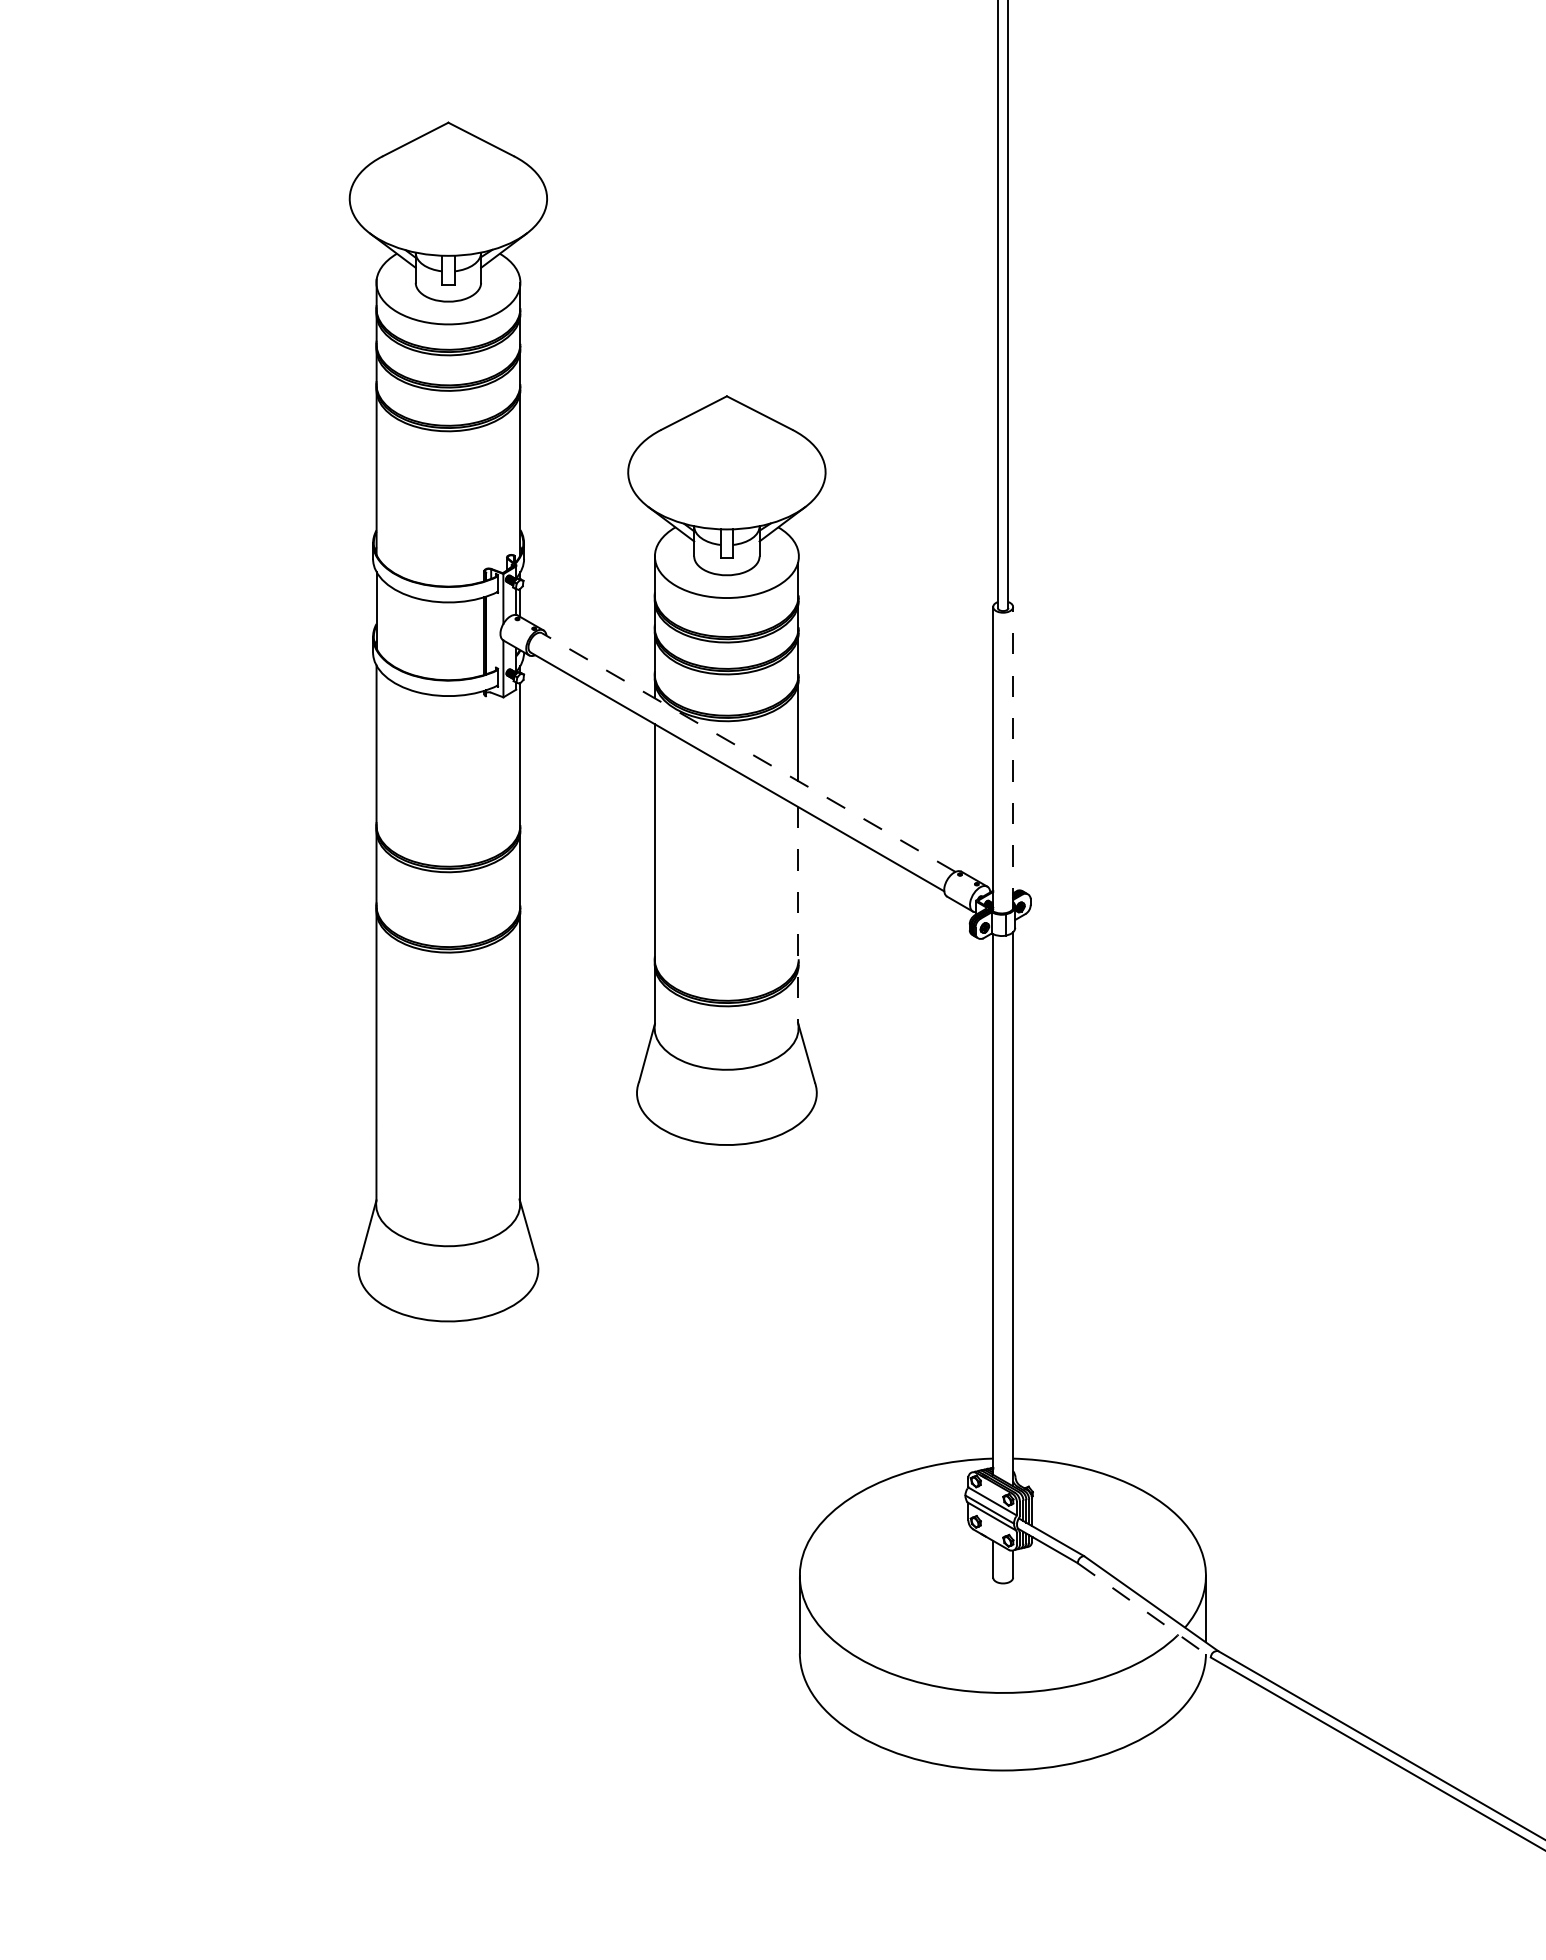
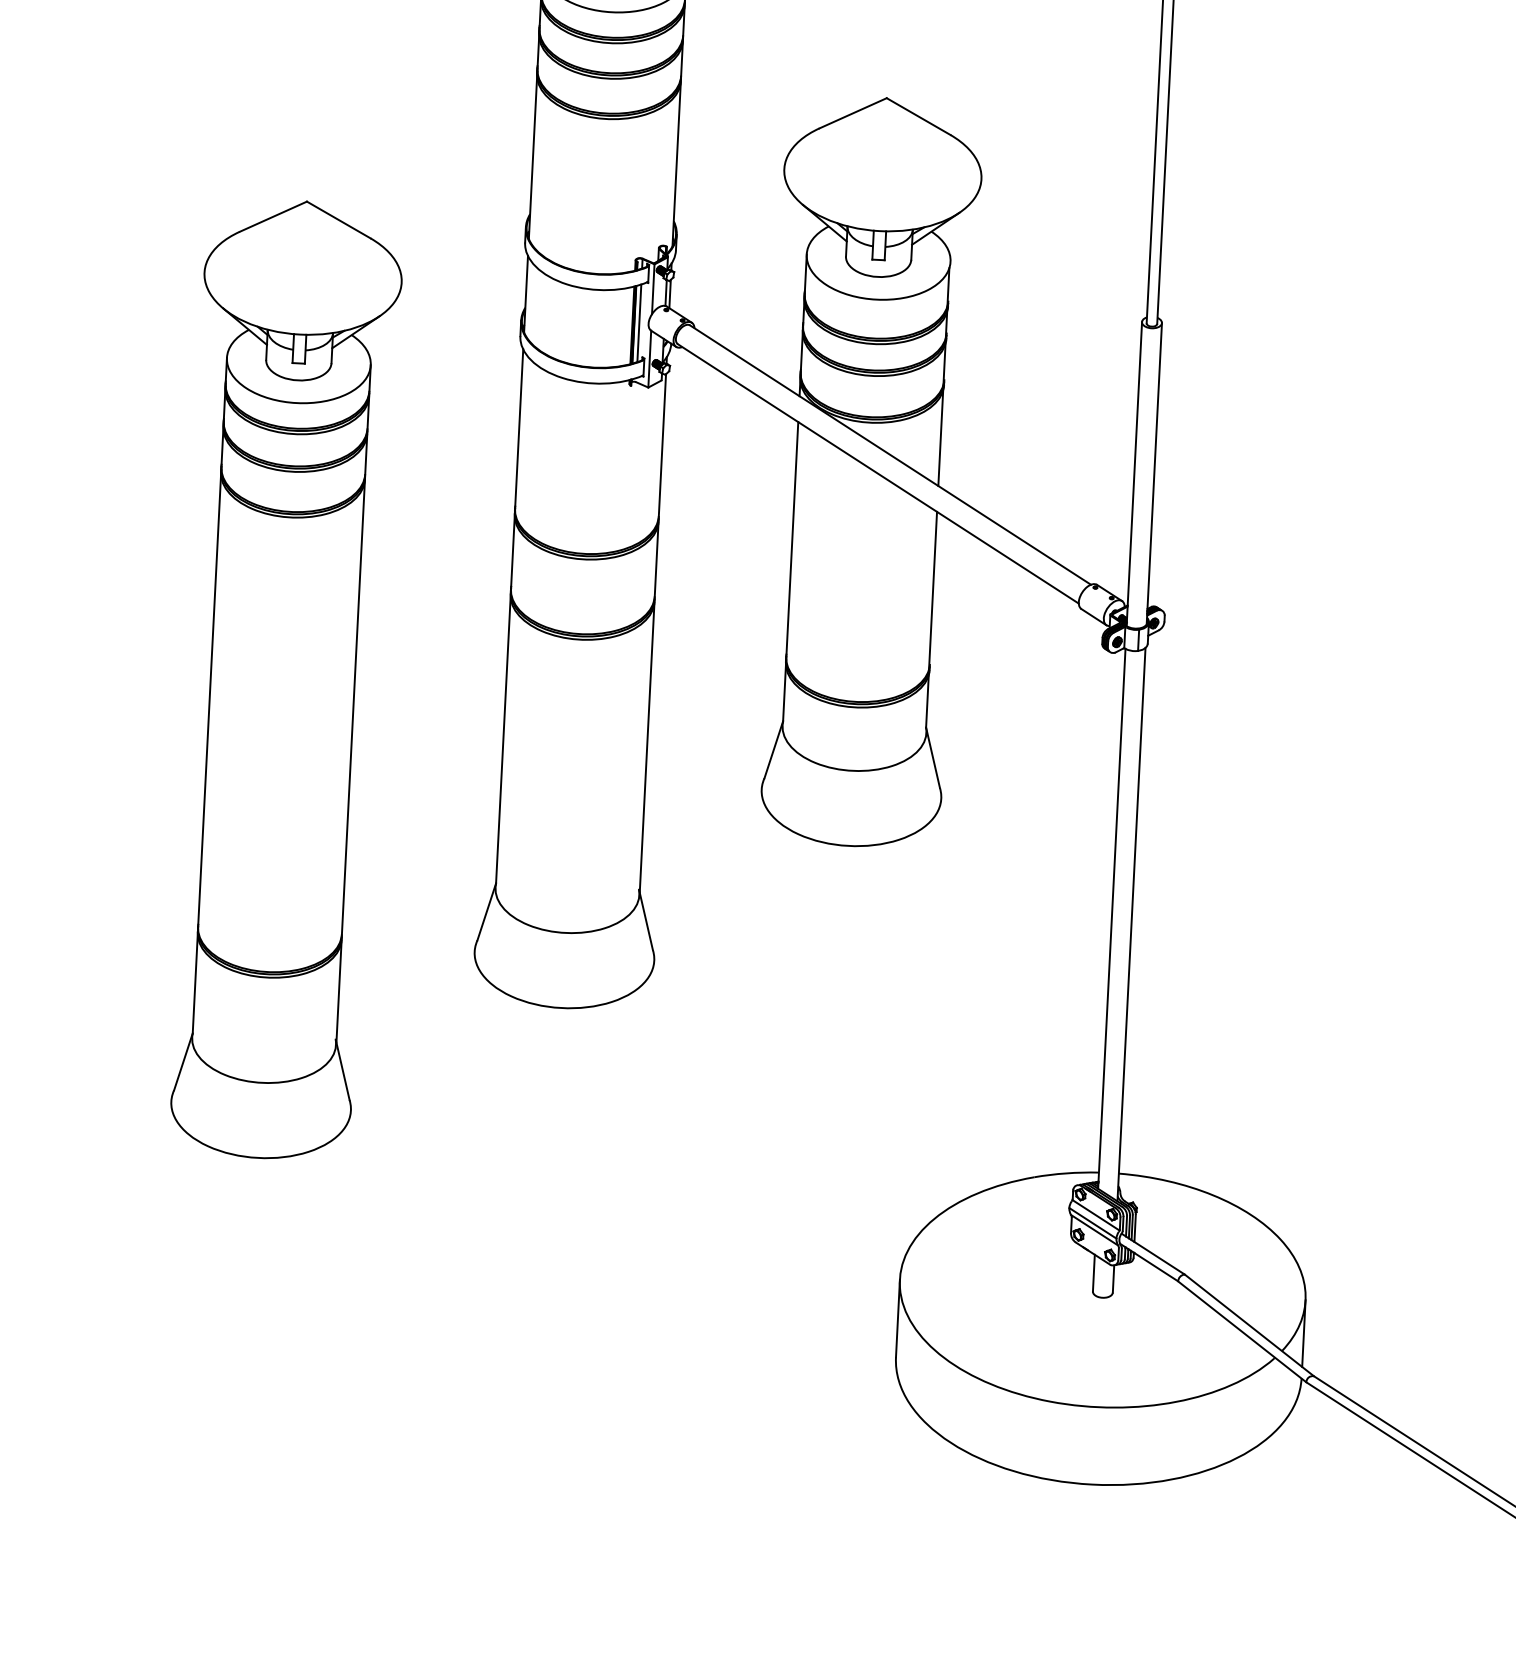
line: (491, 633) -> (639, 323), added
line: (748, 752) -> (890, 455), dashed -> solid
line: (1013, 757) -> (1154, 473), dashed -> solid
line: (798, 914) -> (932, 619), dashed -> solid
part: (152, 1007) -> (282, 679), added
line: (1144, 1610) -> (1242, 1331), dashed -> solid

